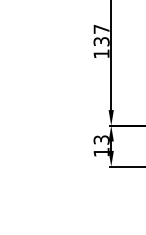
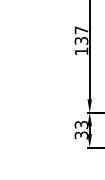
text: (101, 151) -> (81, 134), 13 -> 33

